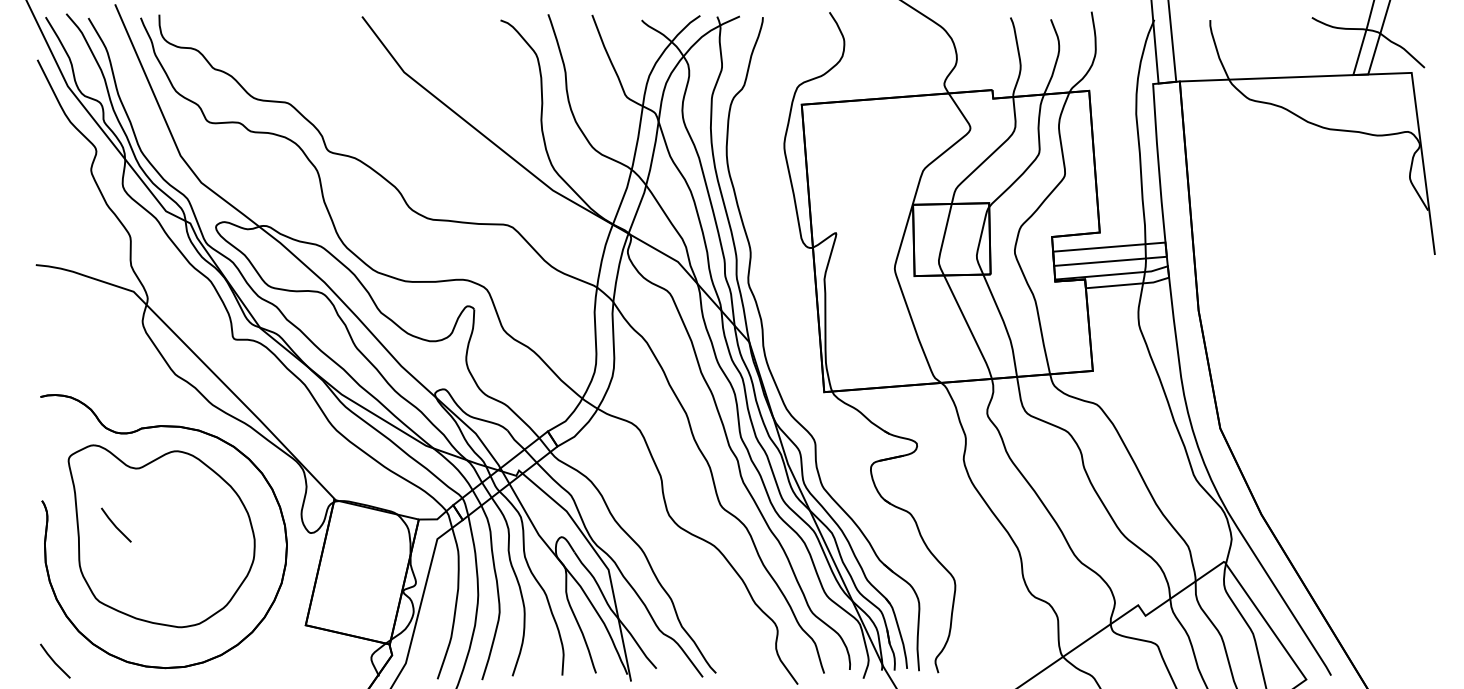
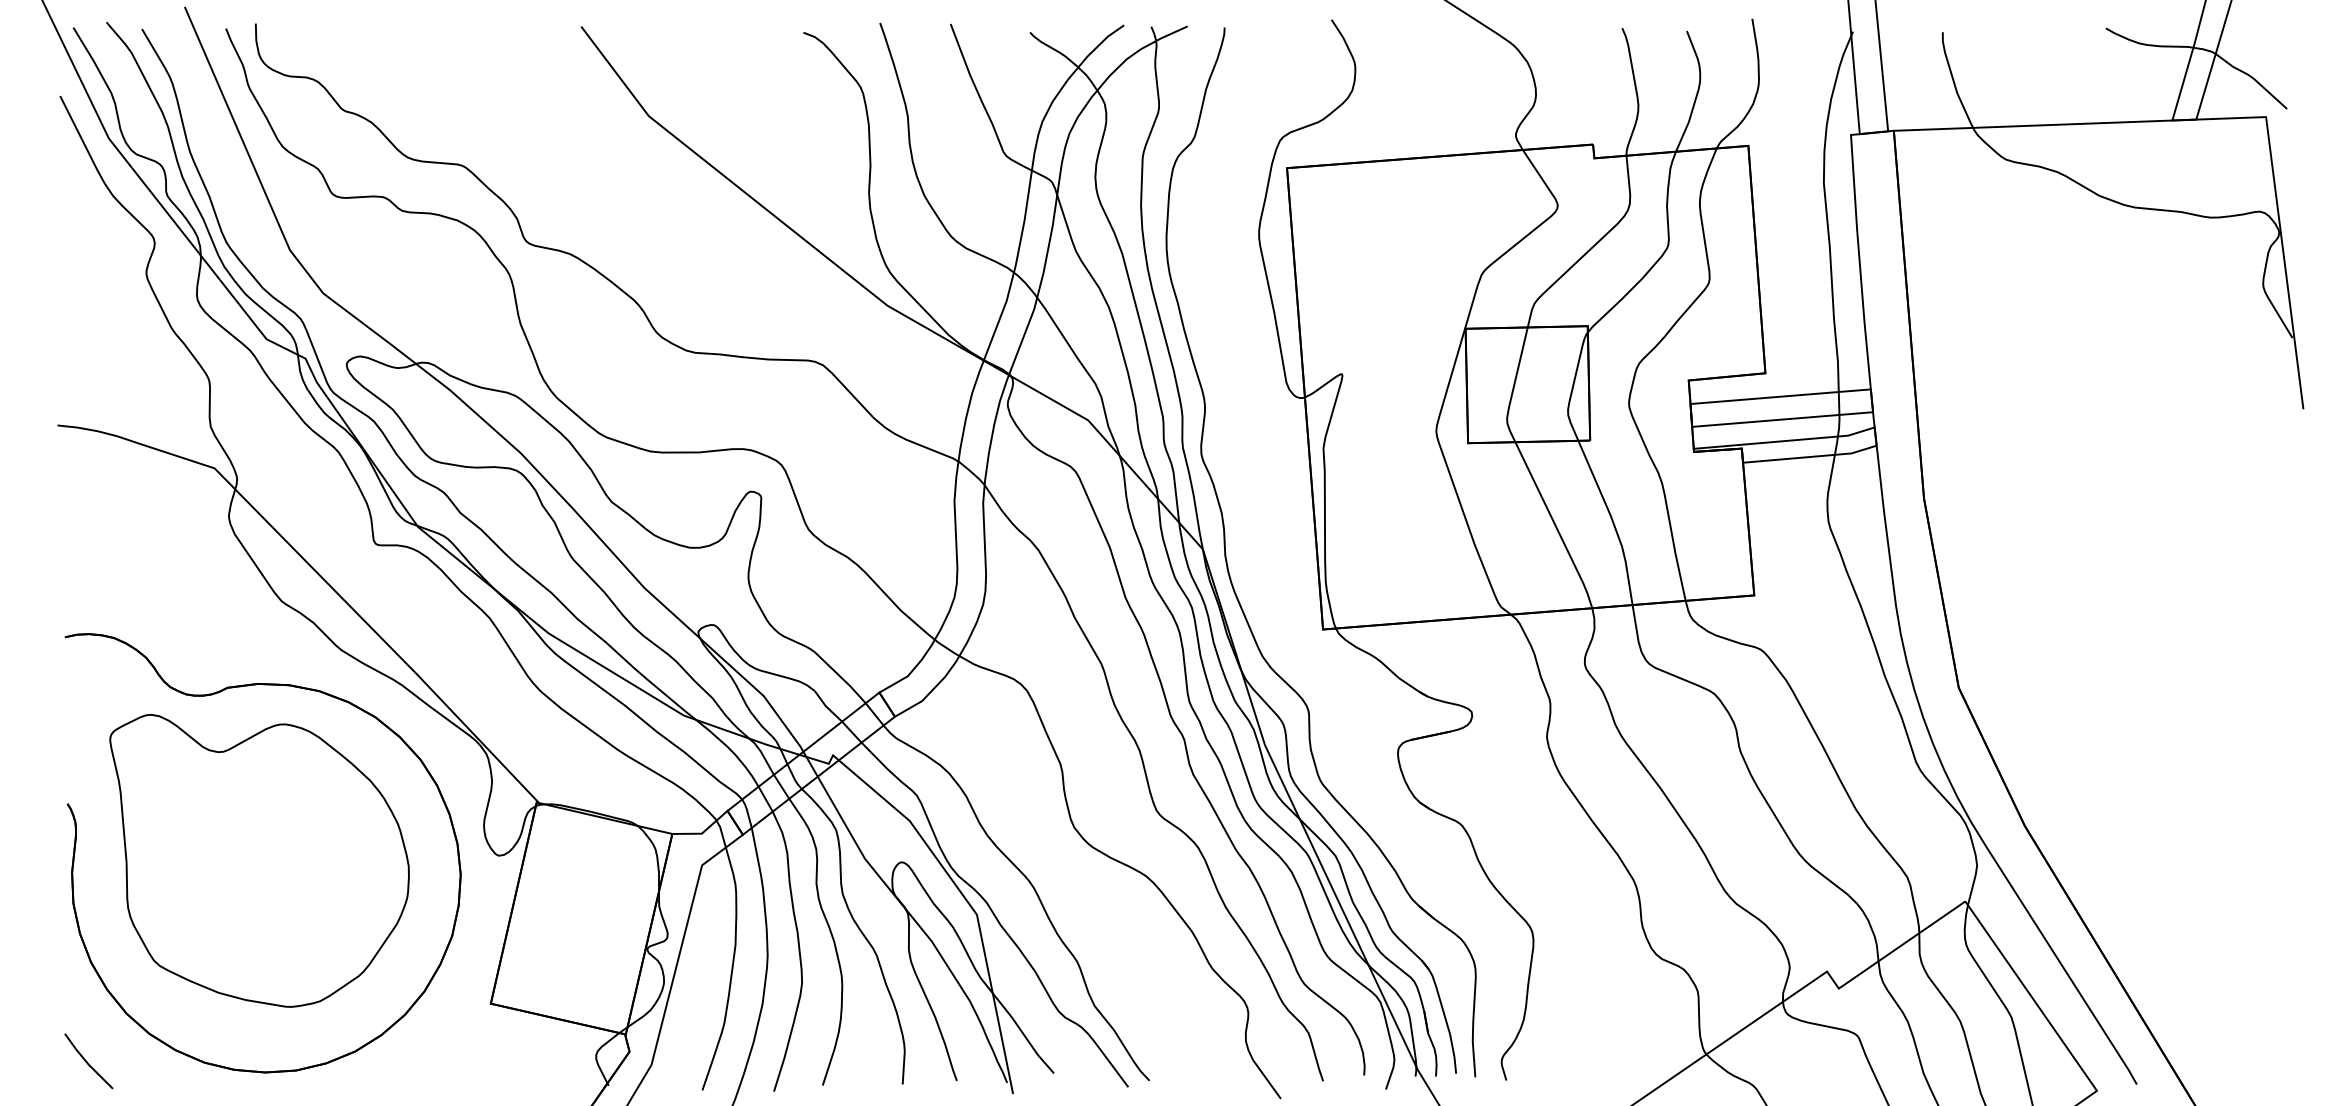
line: (115, 524) -> (185, 841), removed

